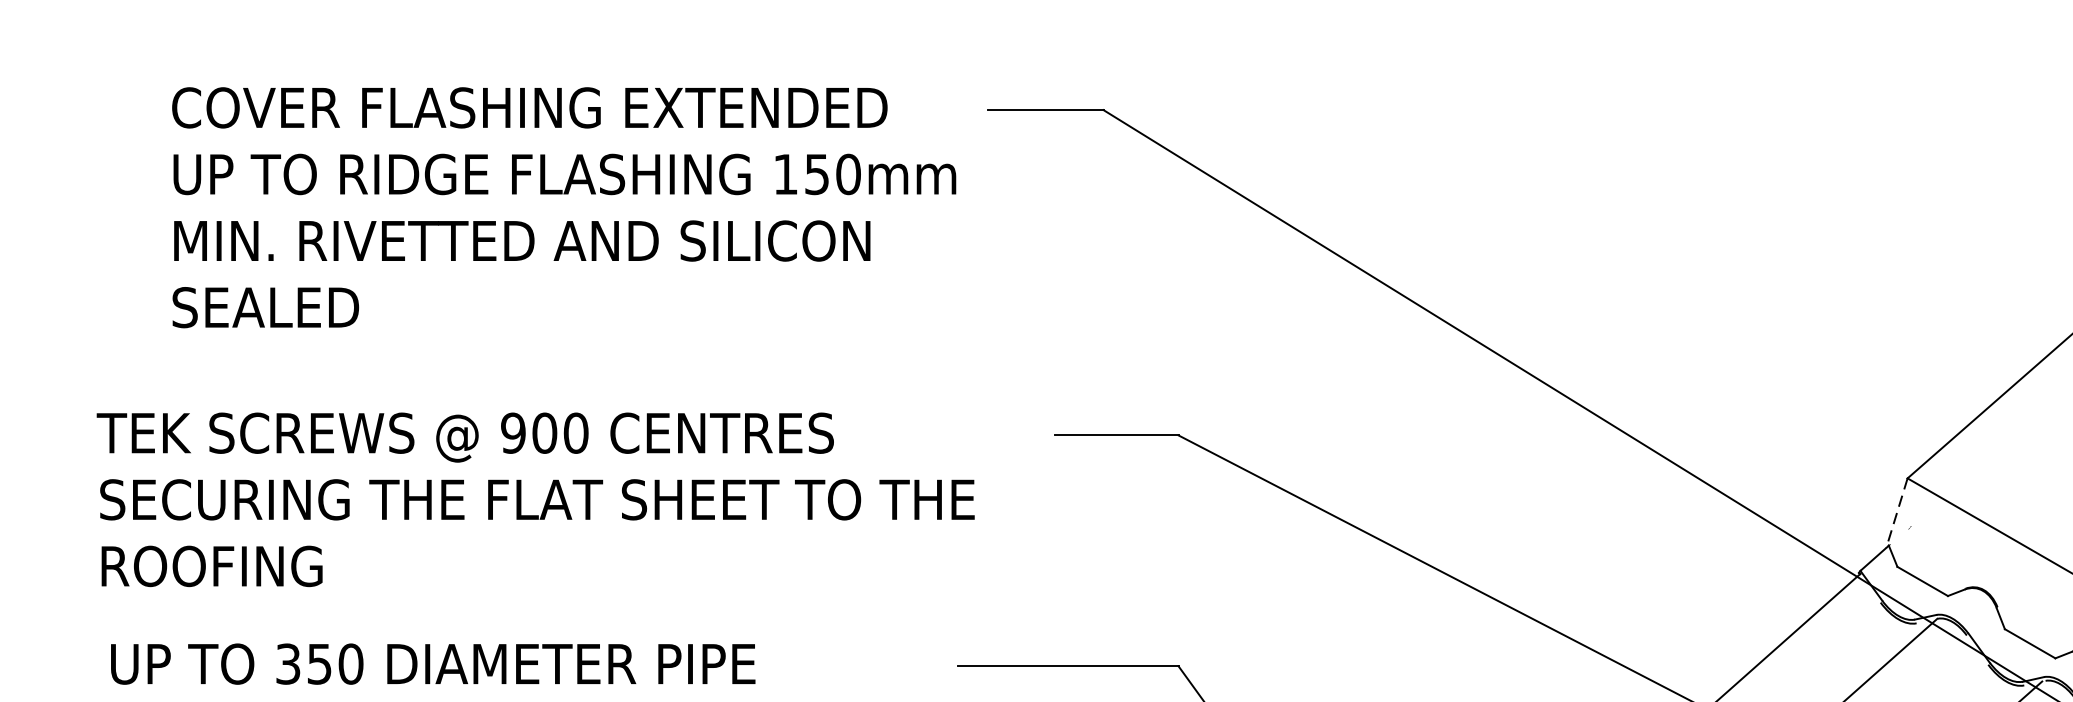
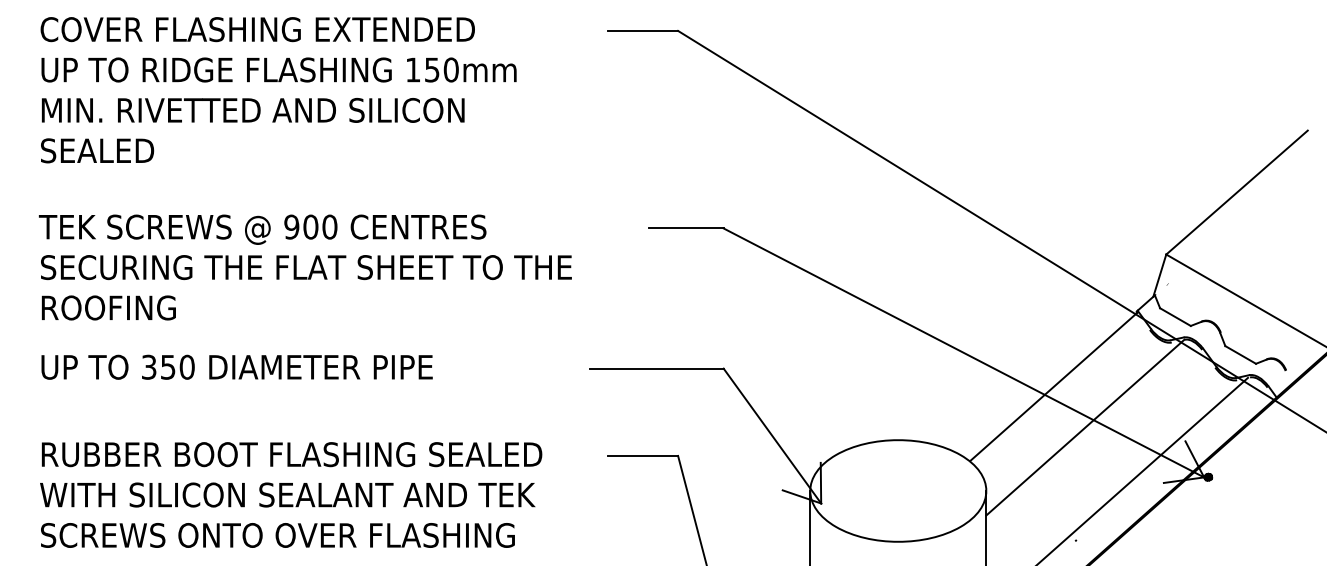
text: (563, 208) -> (278, 90), moved
text: (534, 499) -> (304, 267), moved
line: (1896, 514) -> (1159, 276), dashed -> solid
text: (432, 662) -> (236, 366), moved

